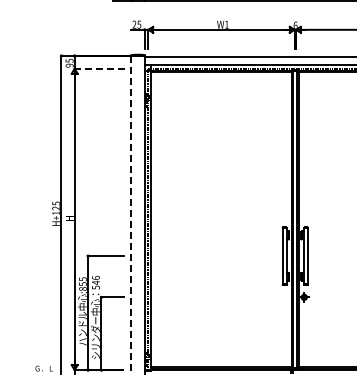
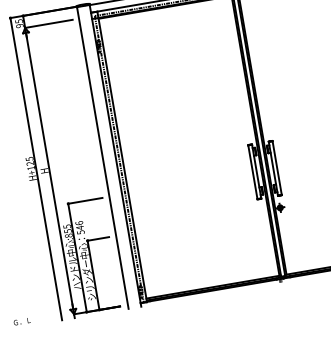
line: (99, 68) -> (48, 23), dashed -> solid
line: (131, 215) -> (102, 158), dashed -> solid
text: (43, 368) -> (21, 321), moved

